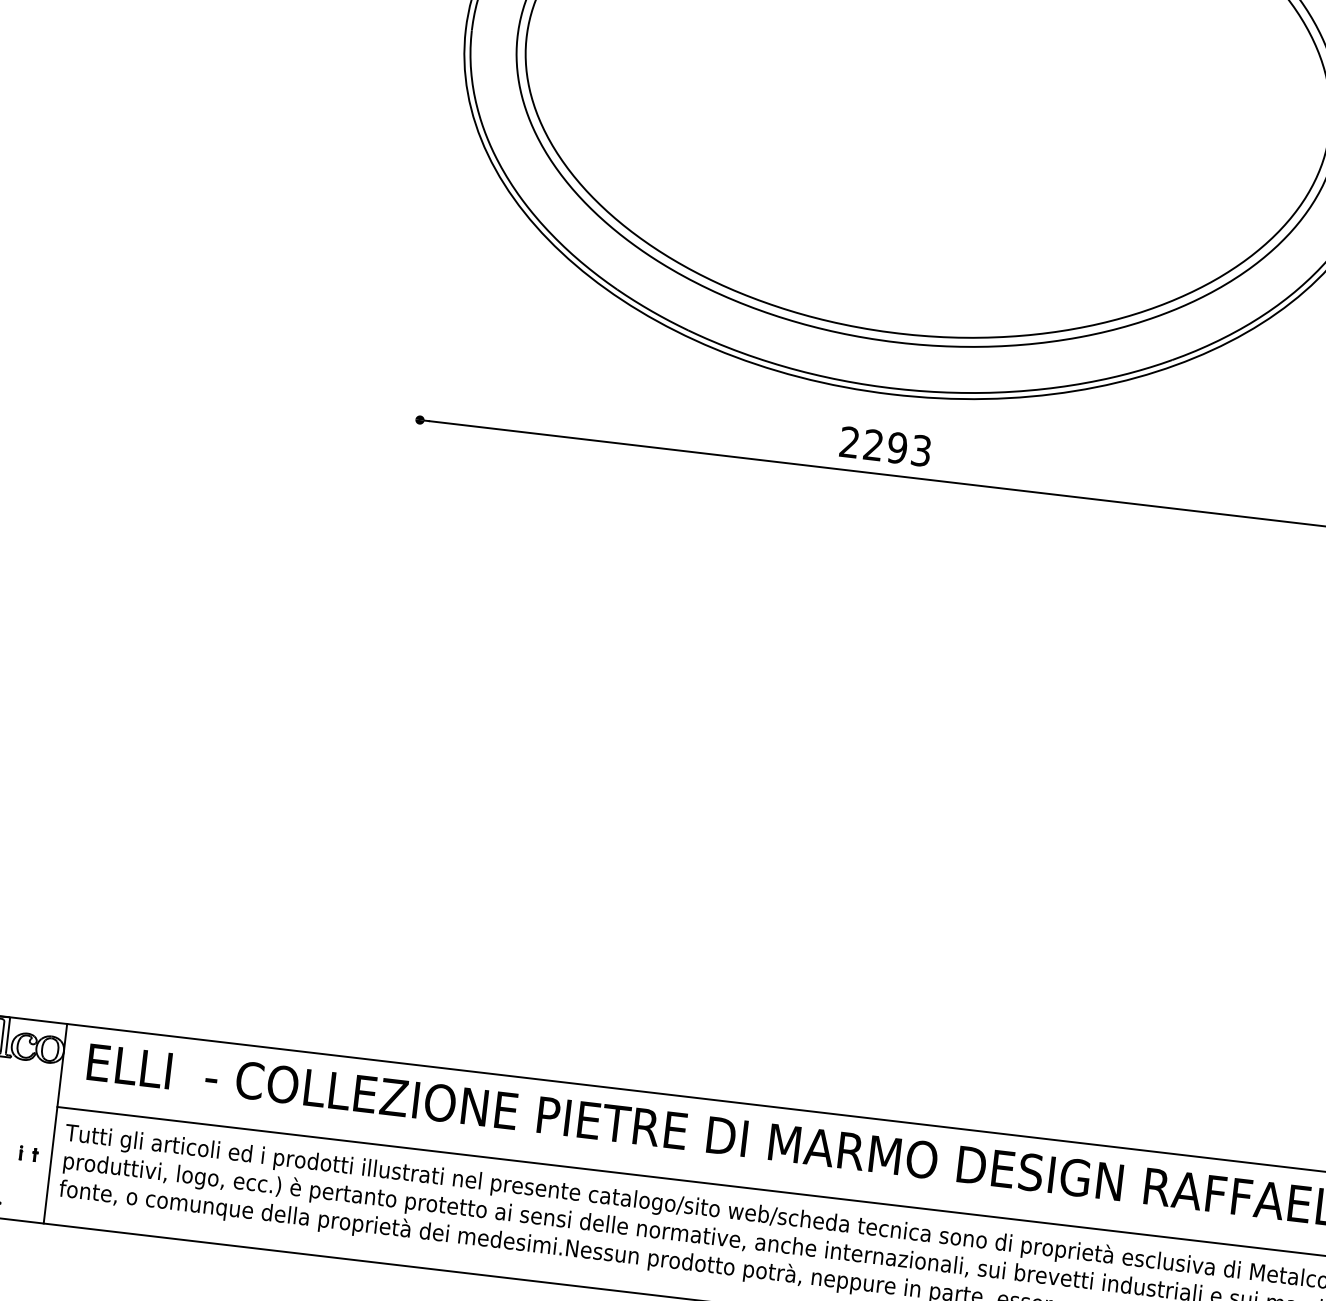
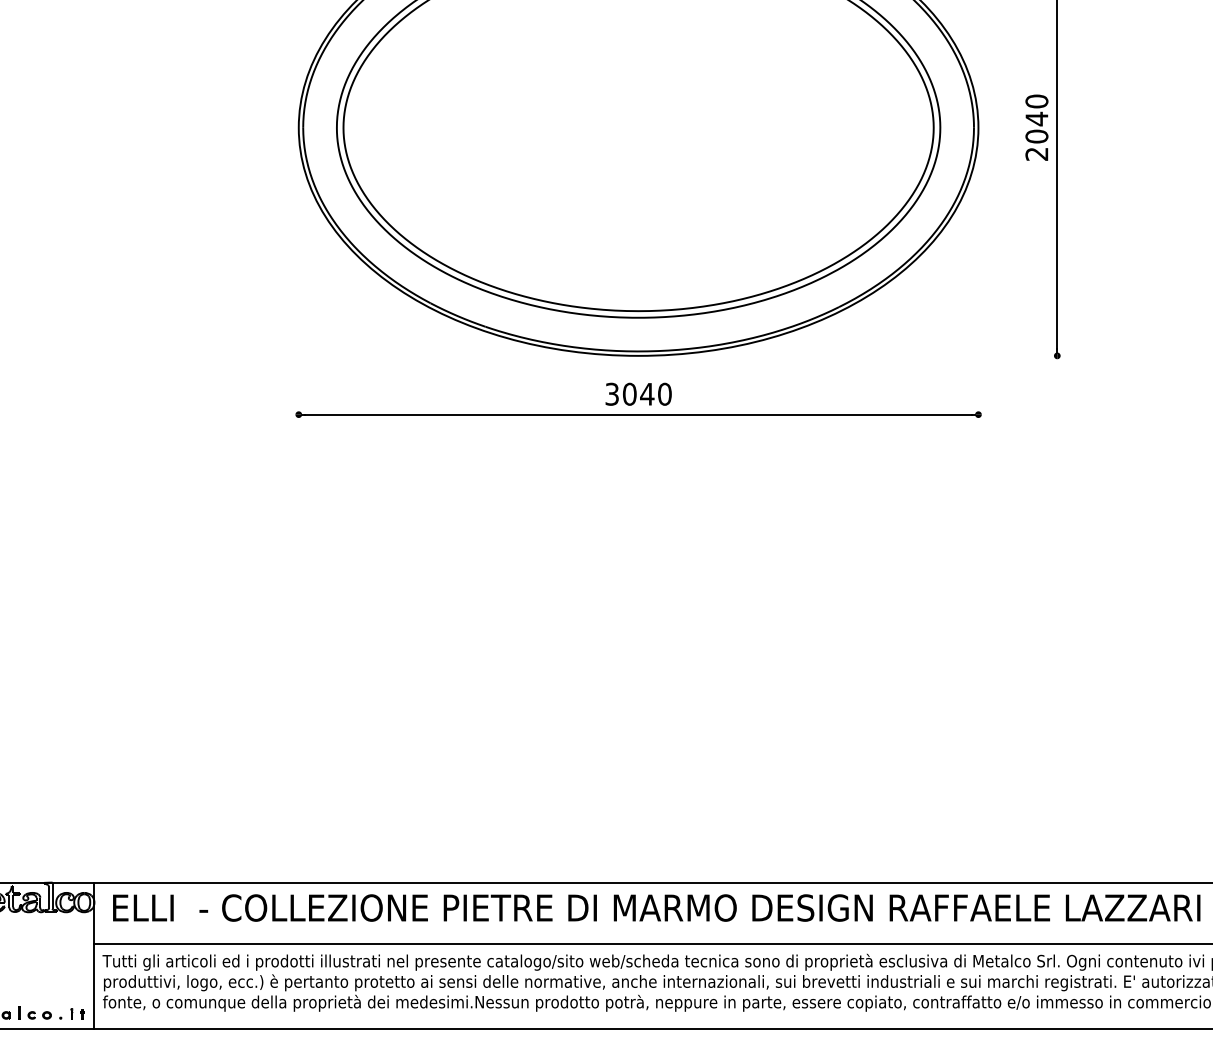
text: (885, 445) -> (638, 393), 2293 -> 3040
part: (28, 1153) -> (77, 1013), moved

